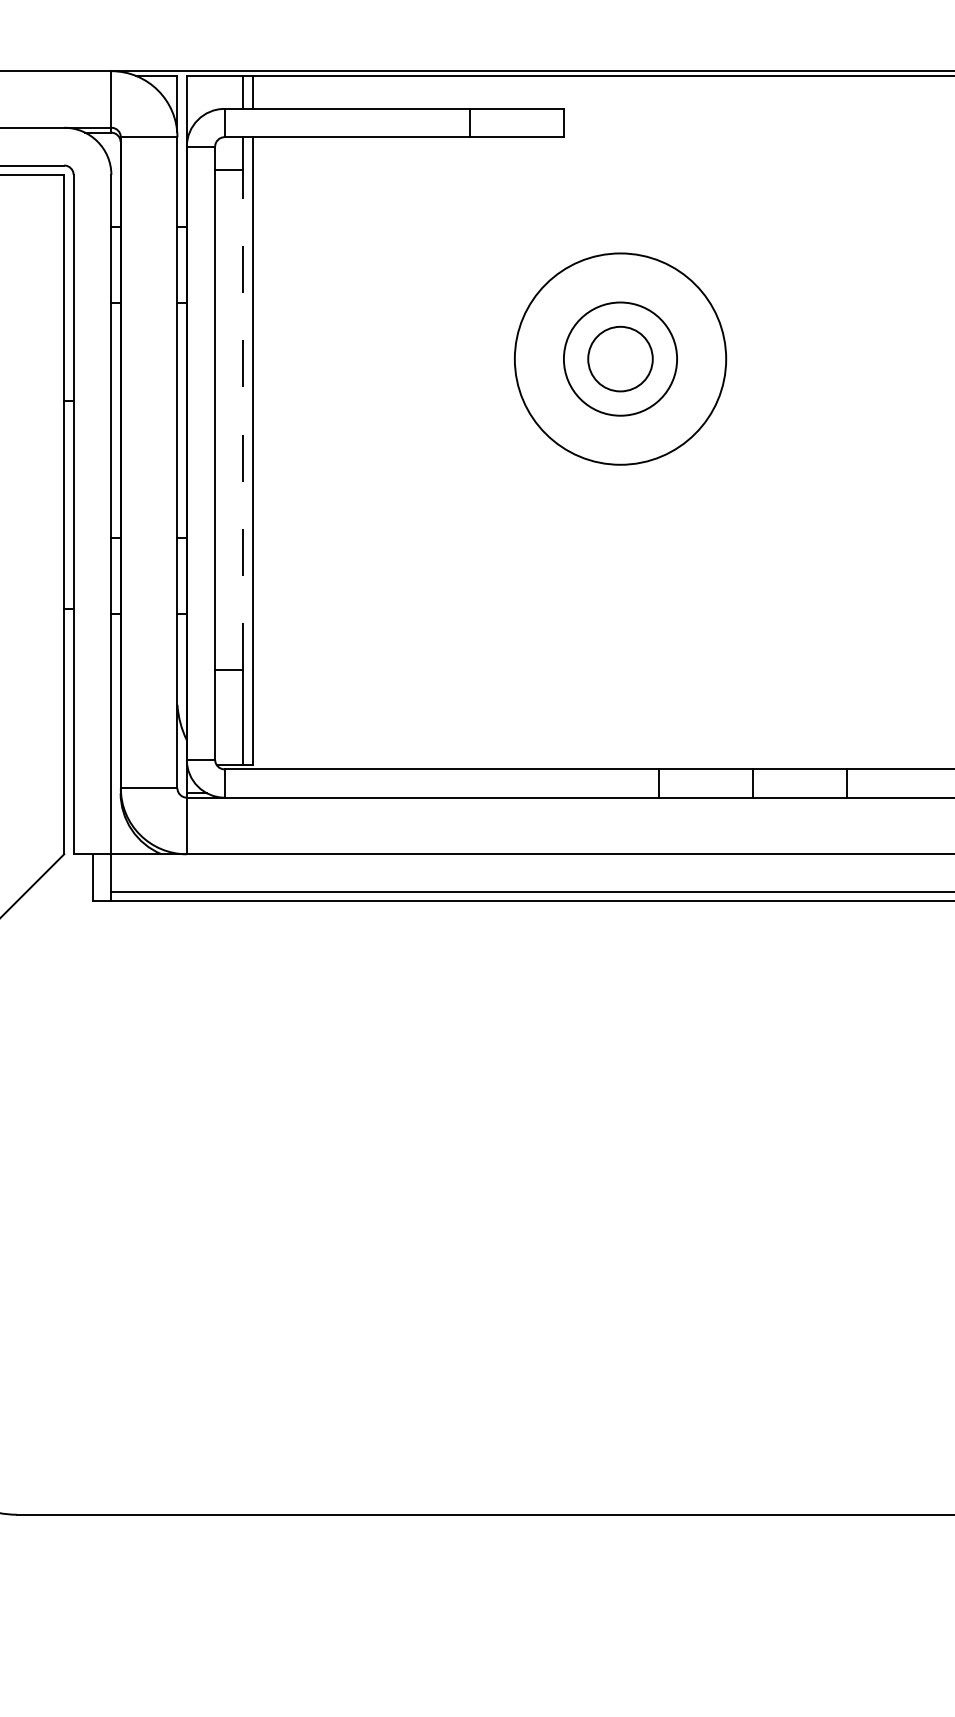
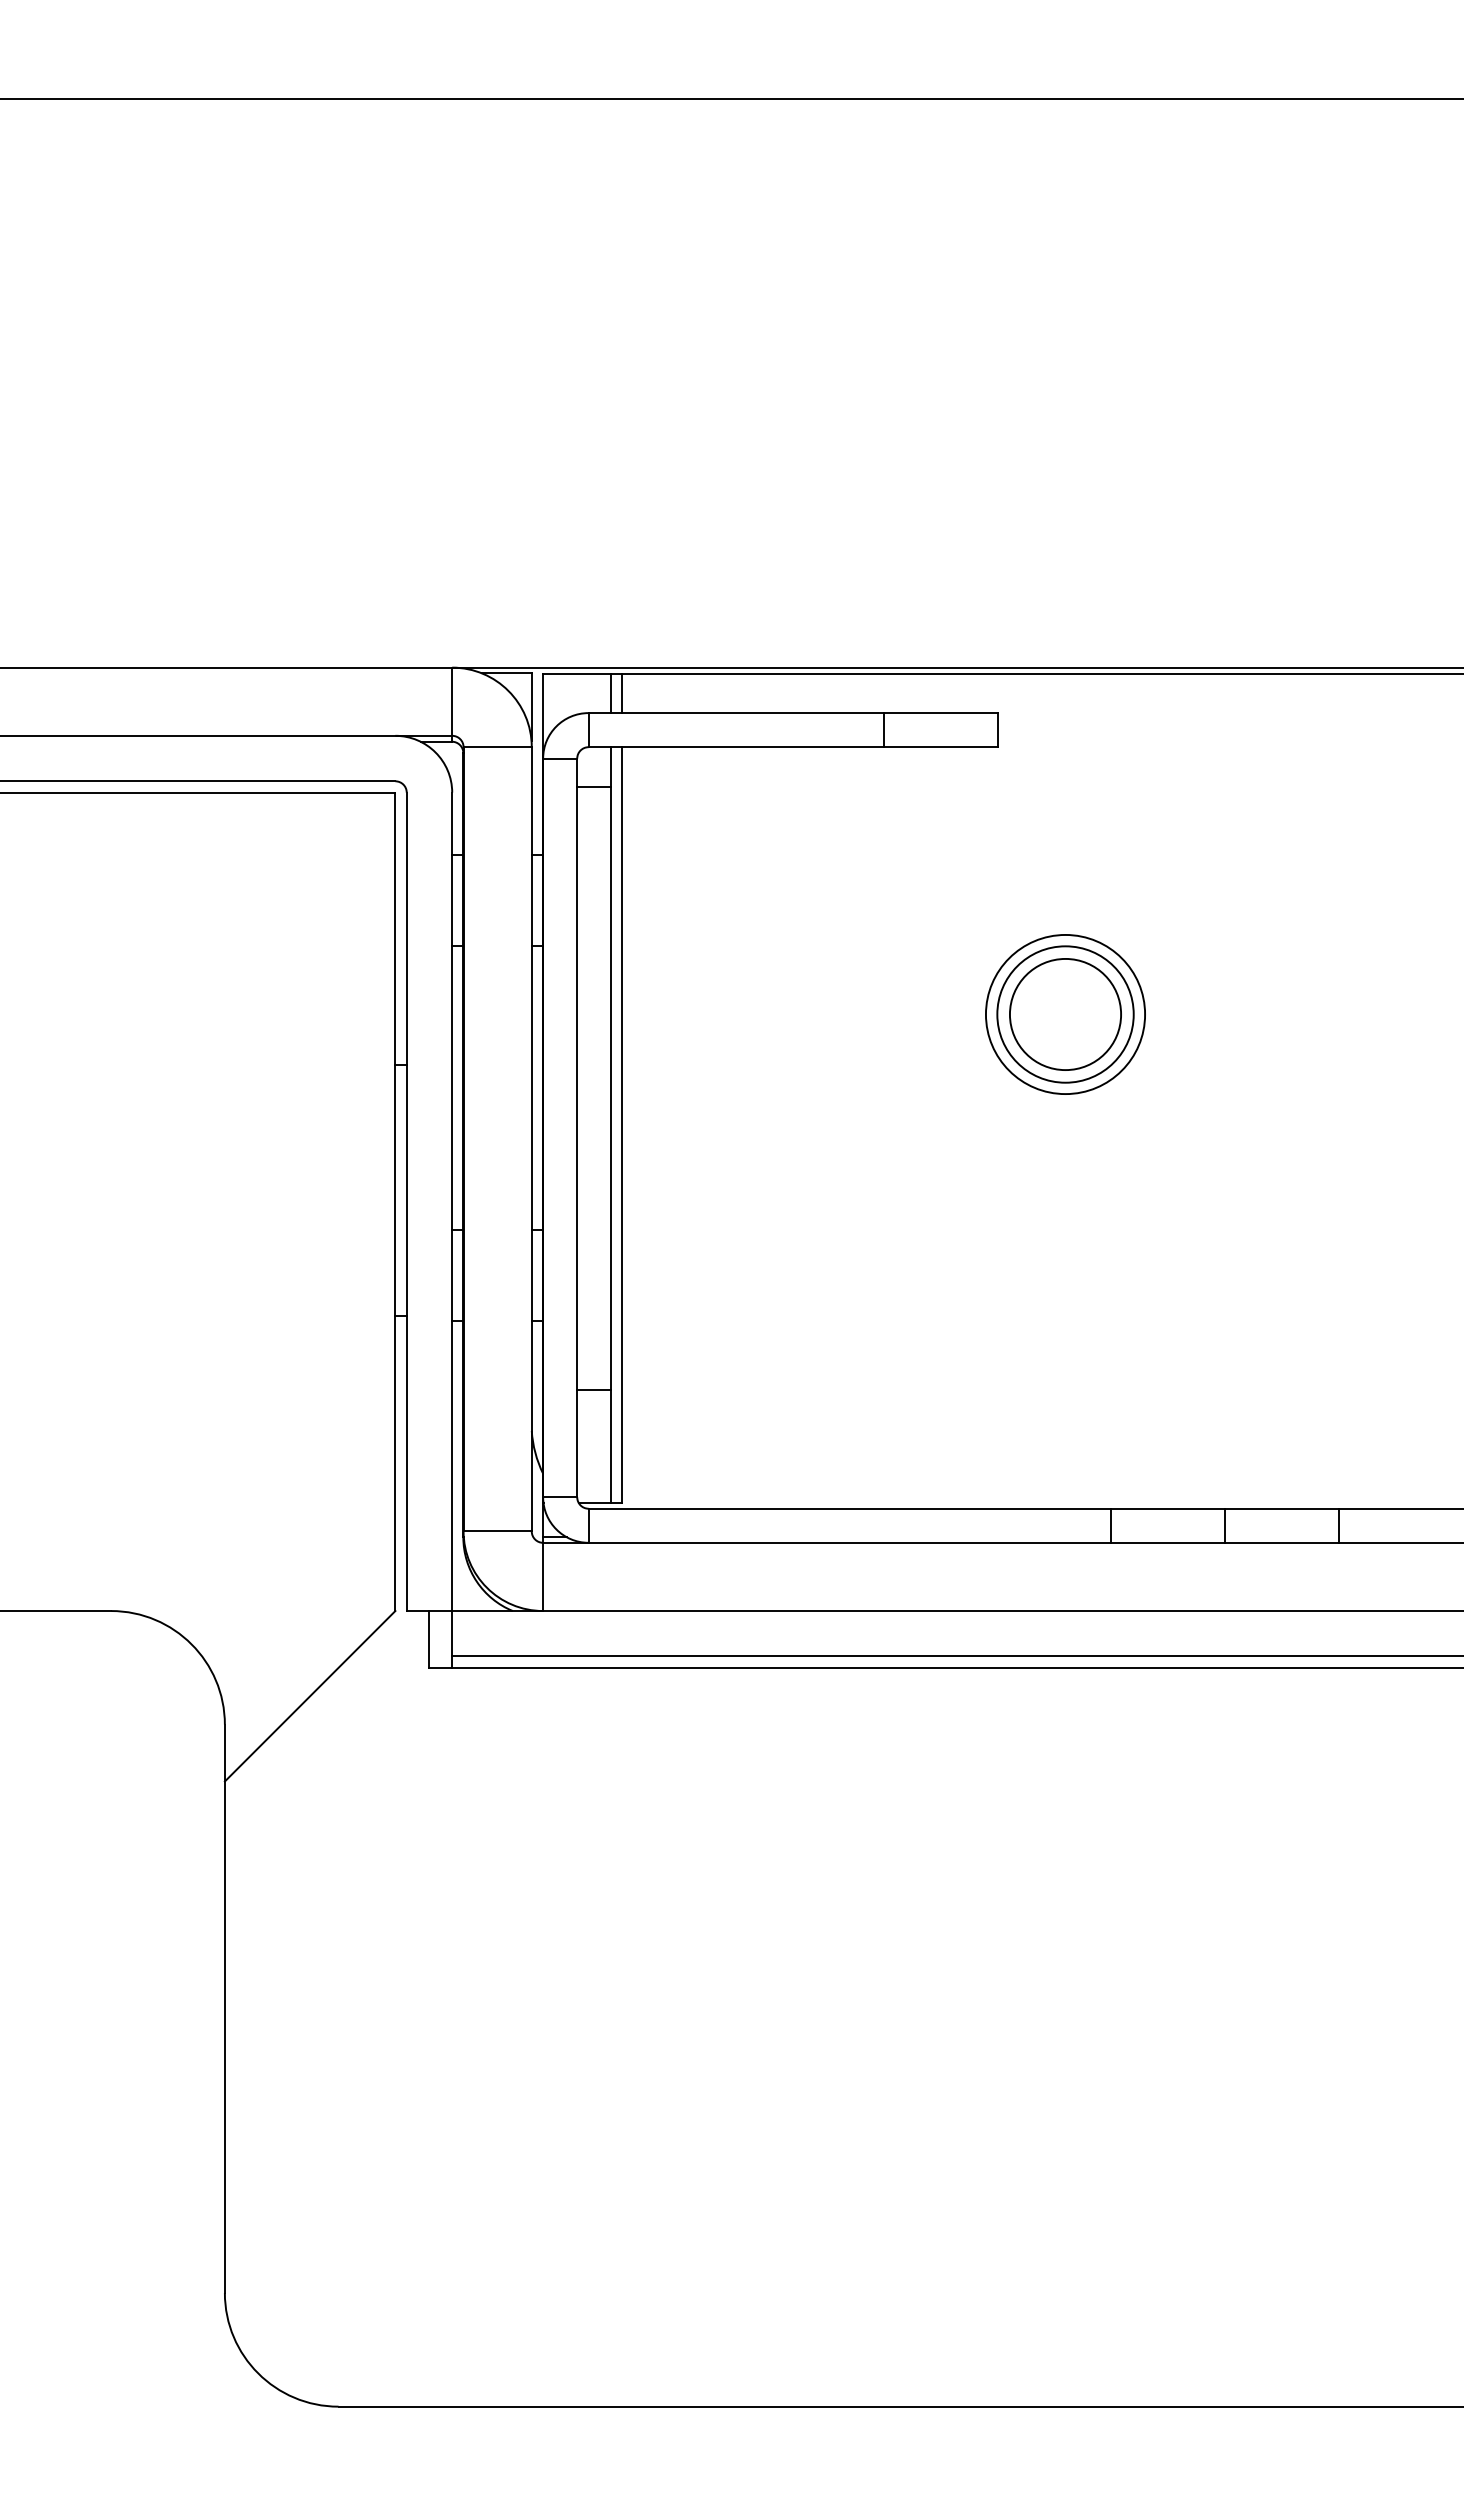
circle: (620, 359) -> (1065, 1014), size x0.62
circle: (620, 359) -> (1065, 1014), size x1.43
line: (242, 419) -> (610, 1087), dashed -> solid

